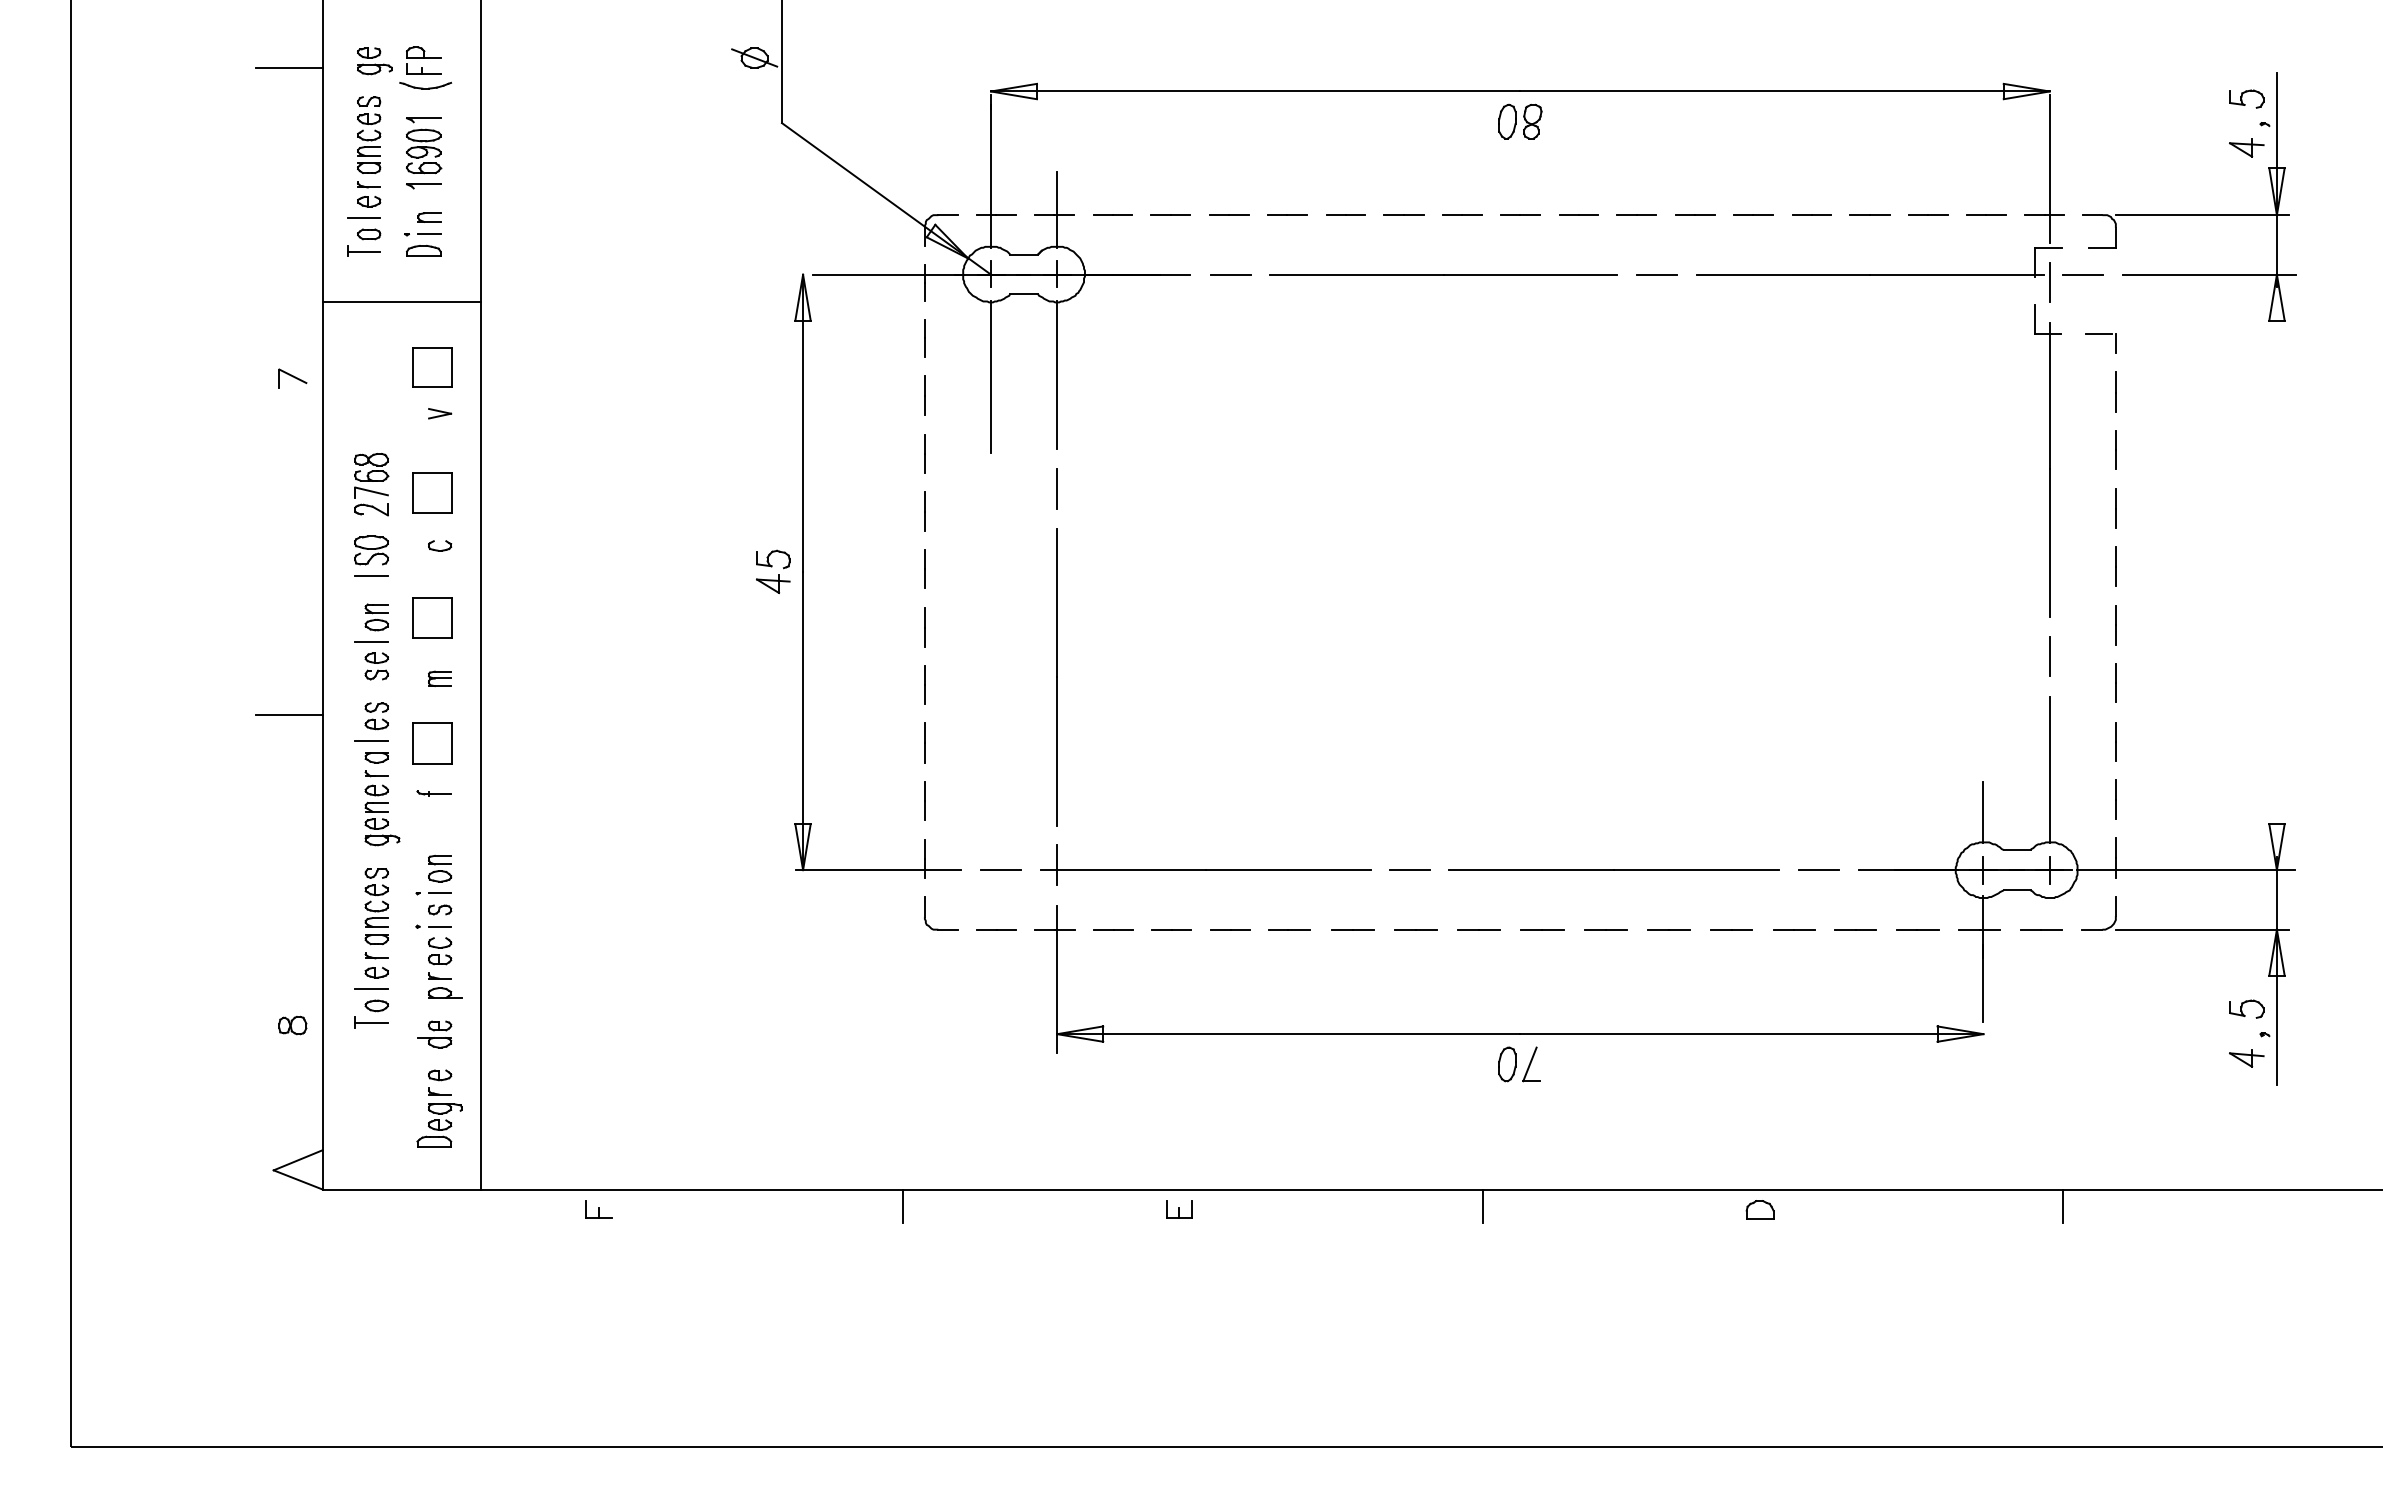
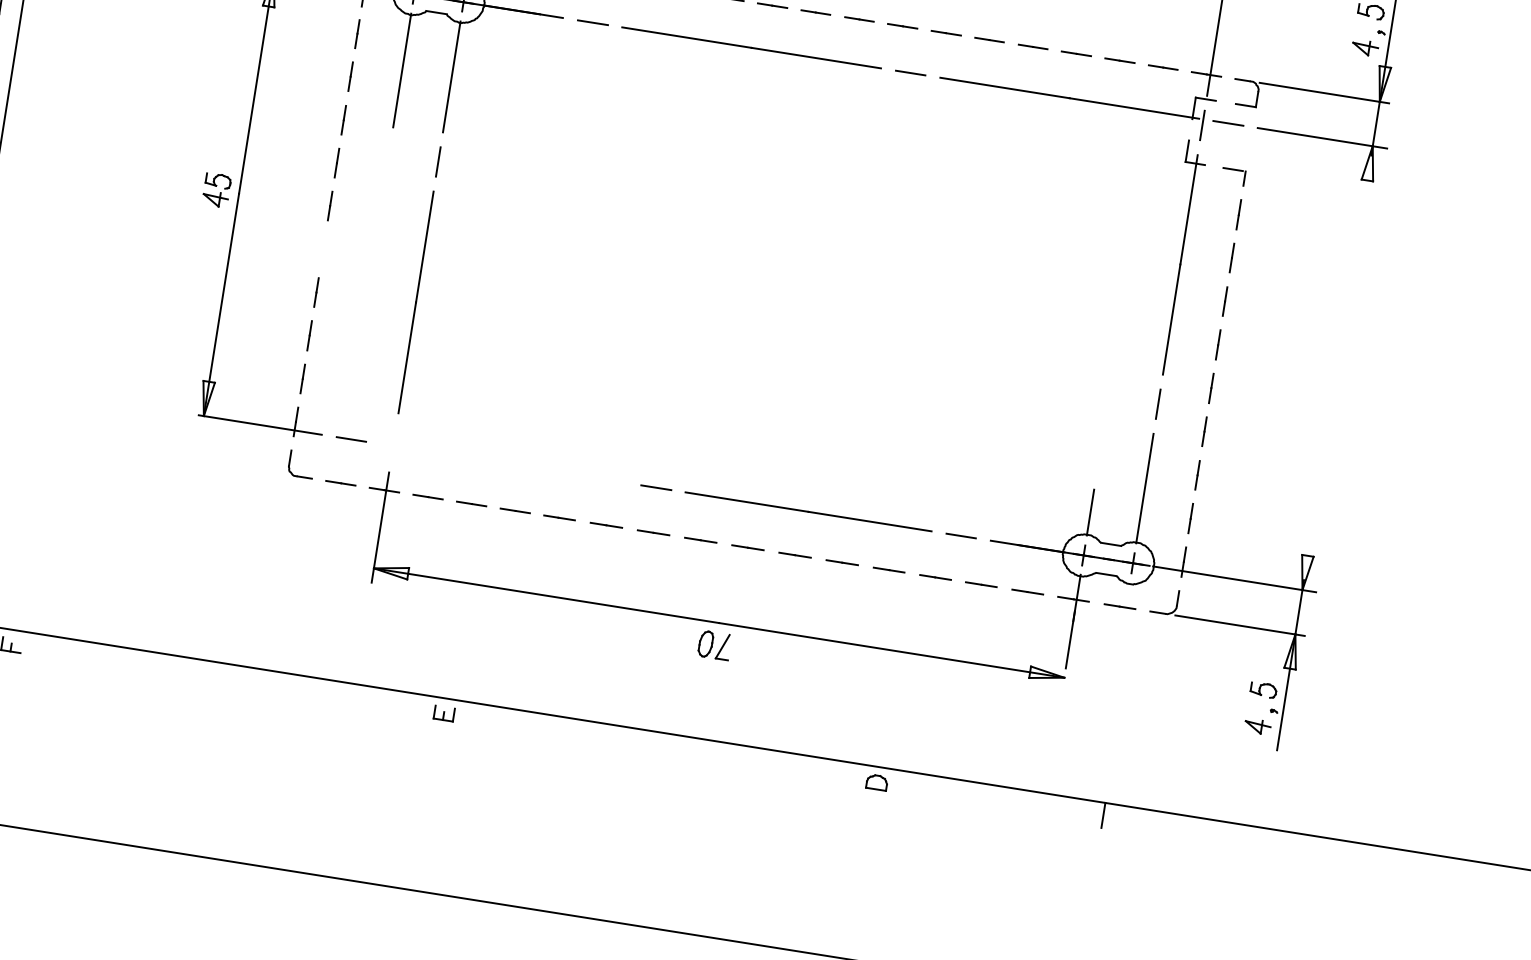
line: (924, 627) -> (323, 249), removed
part: (1205, 864) -> (504, 459), removed
line: (902, 1206) -> (238, 678), removed
line: (1482, 1206) -> (670, 747), removed

